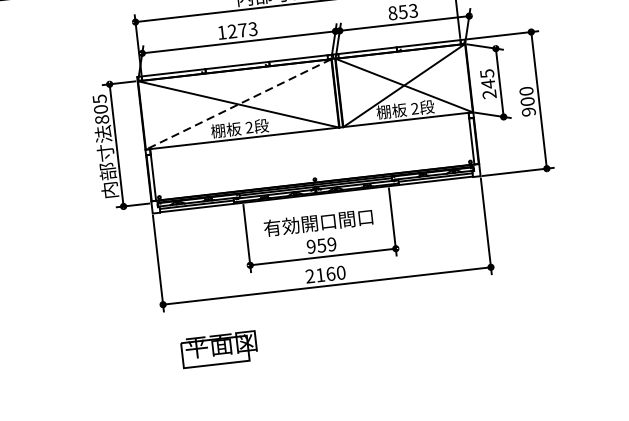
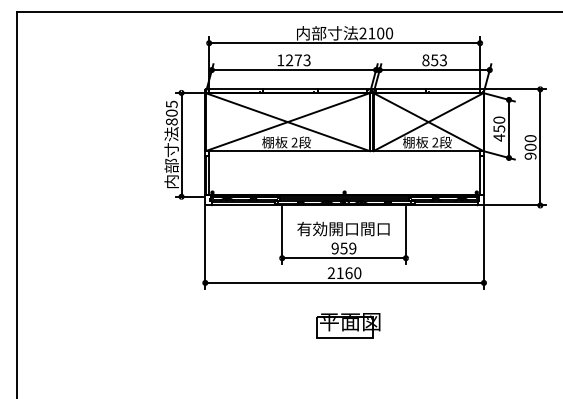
text: (488, 83) -> (499, 128), 245 -> 450
line: (238, 104) -> (287, 122), dashed -> solid
part: (219, 348) -> (348, 325), moved

